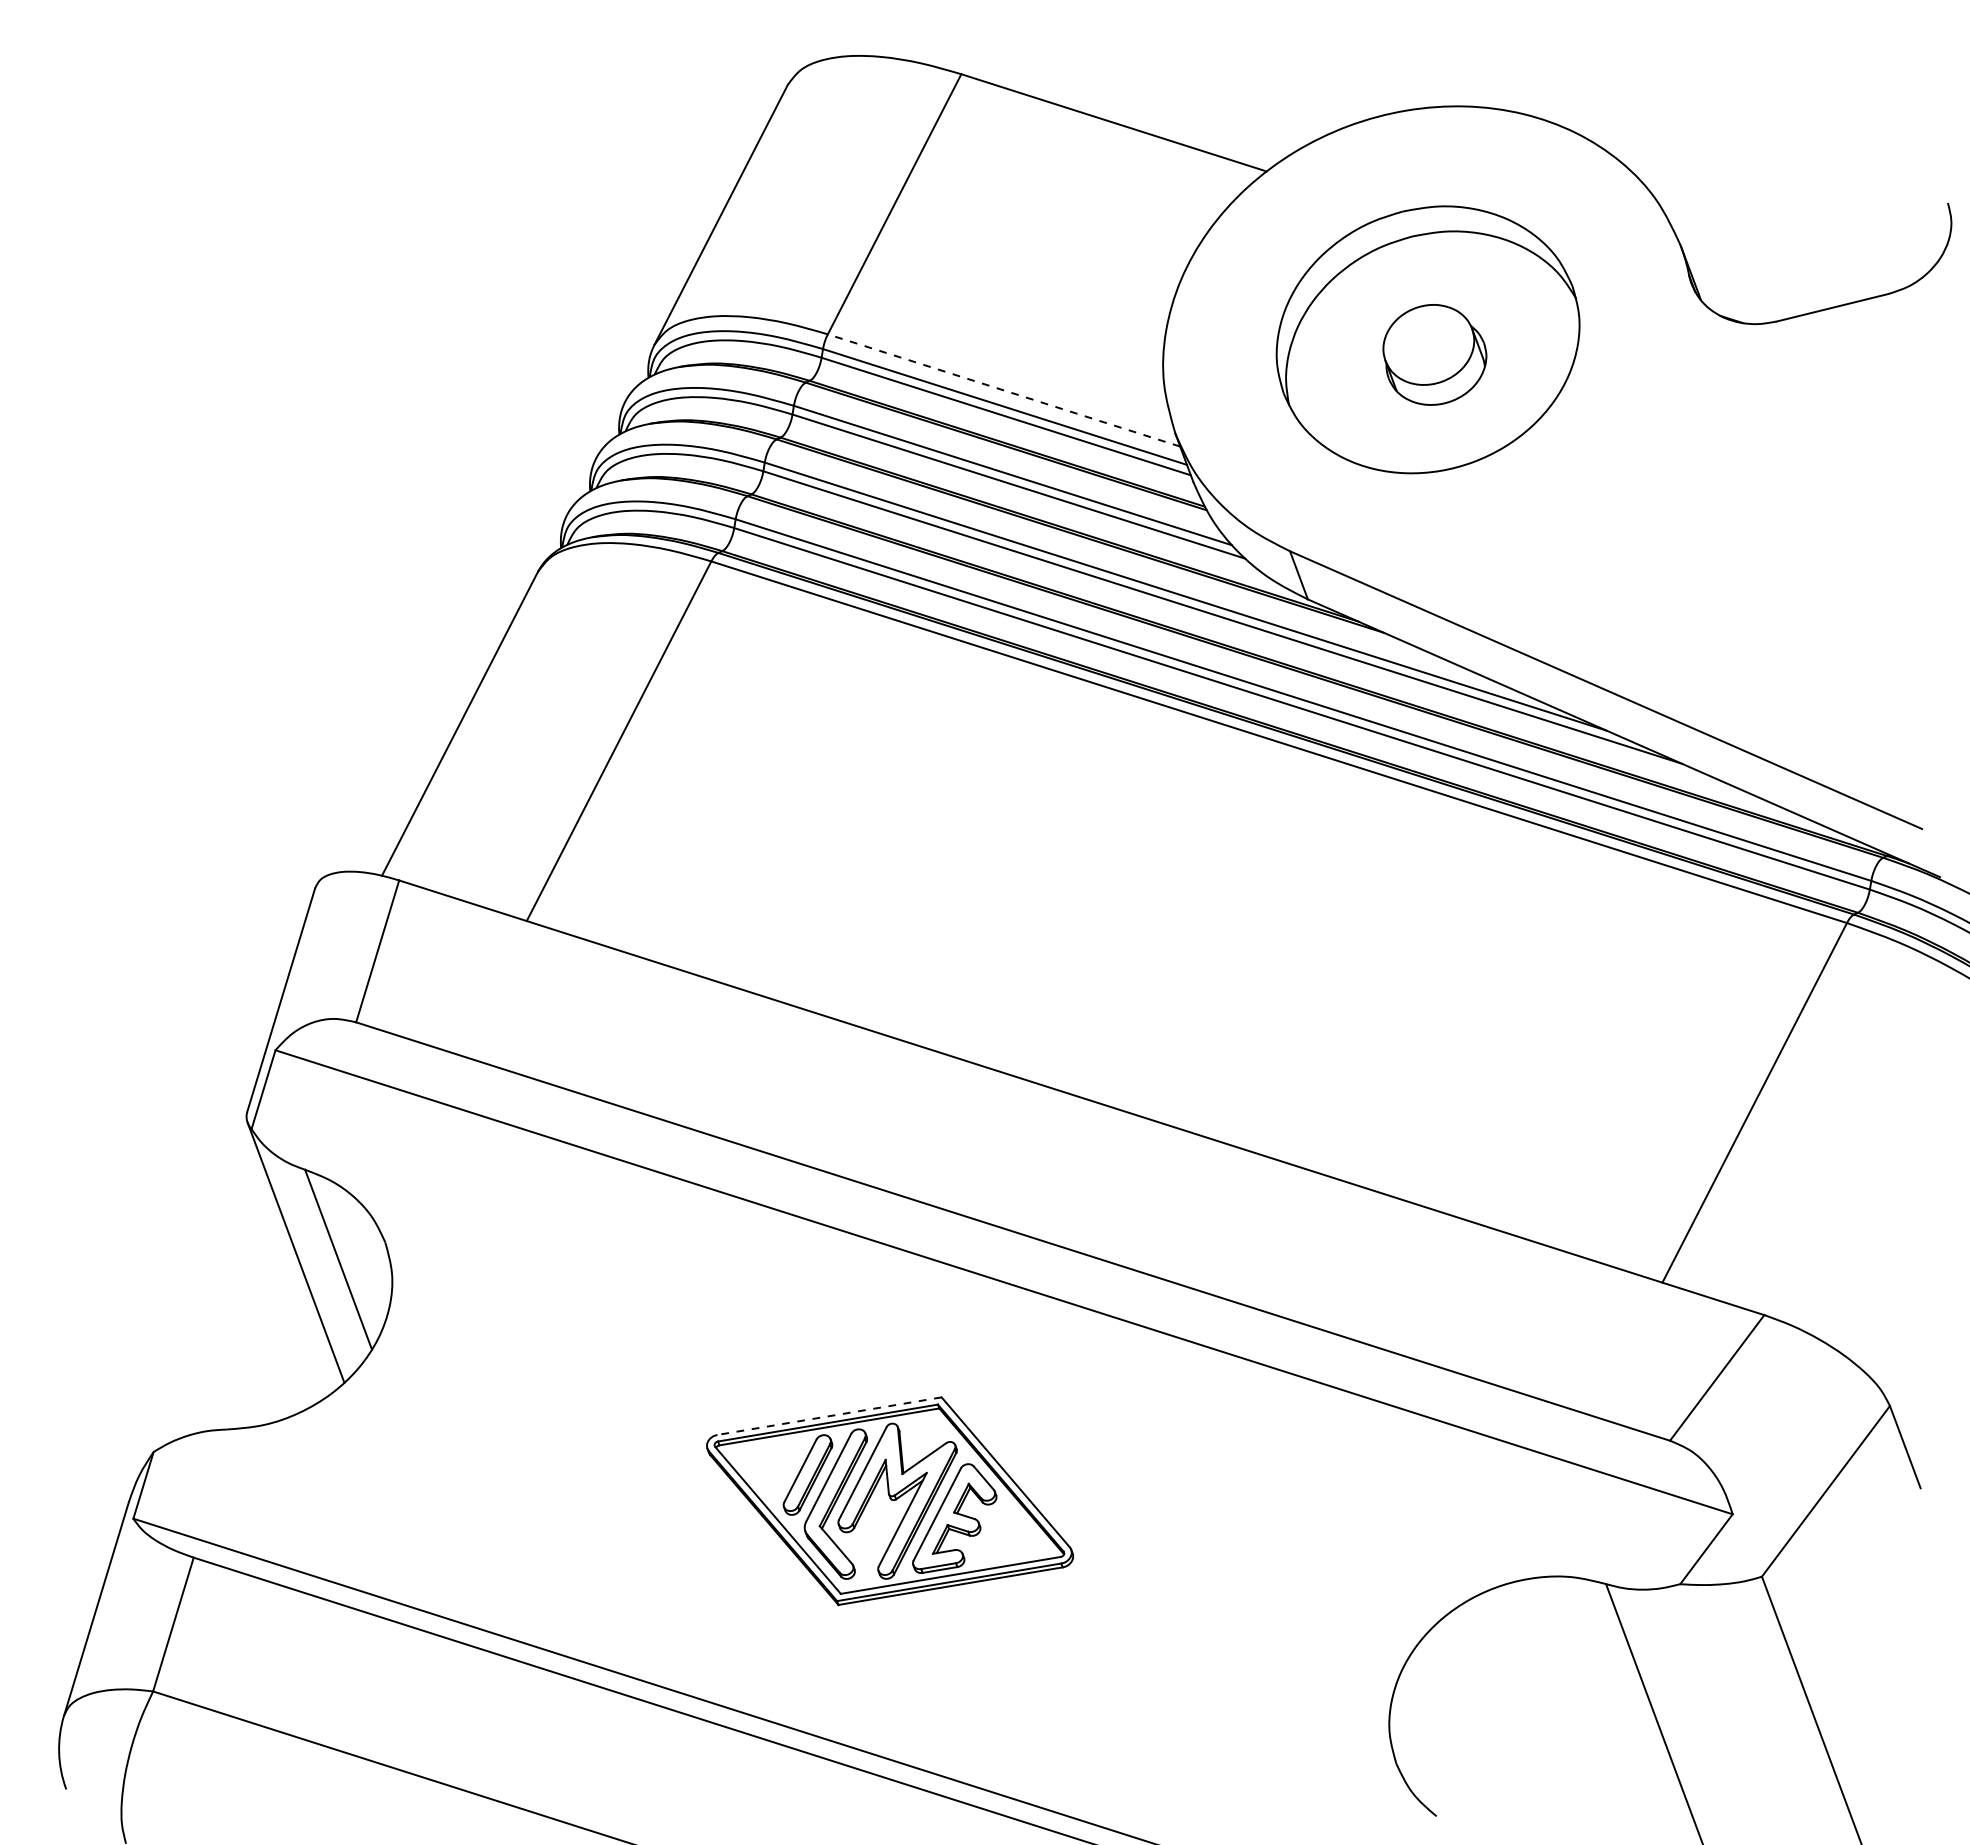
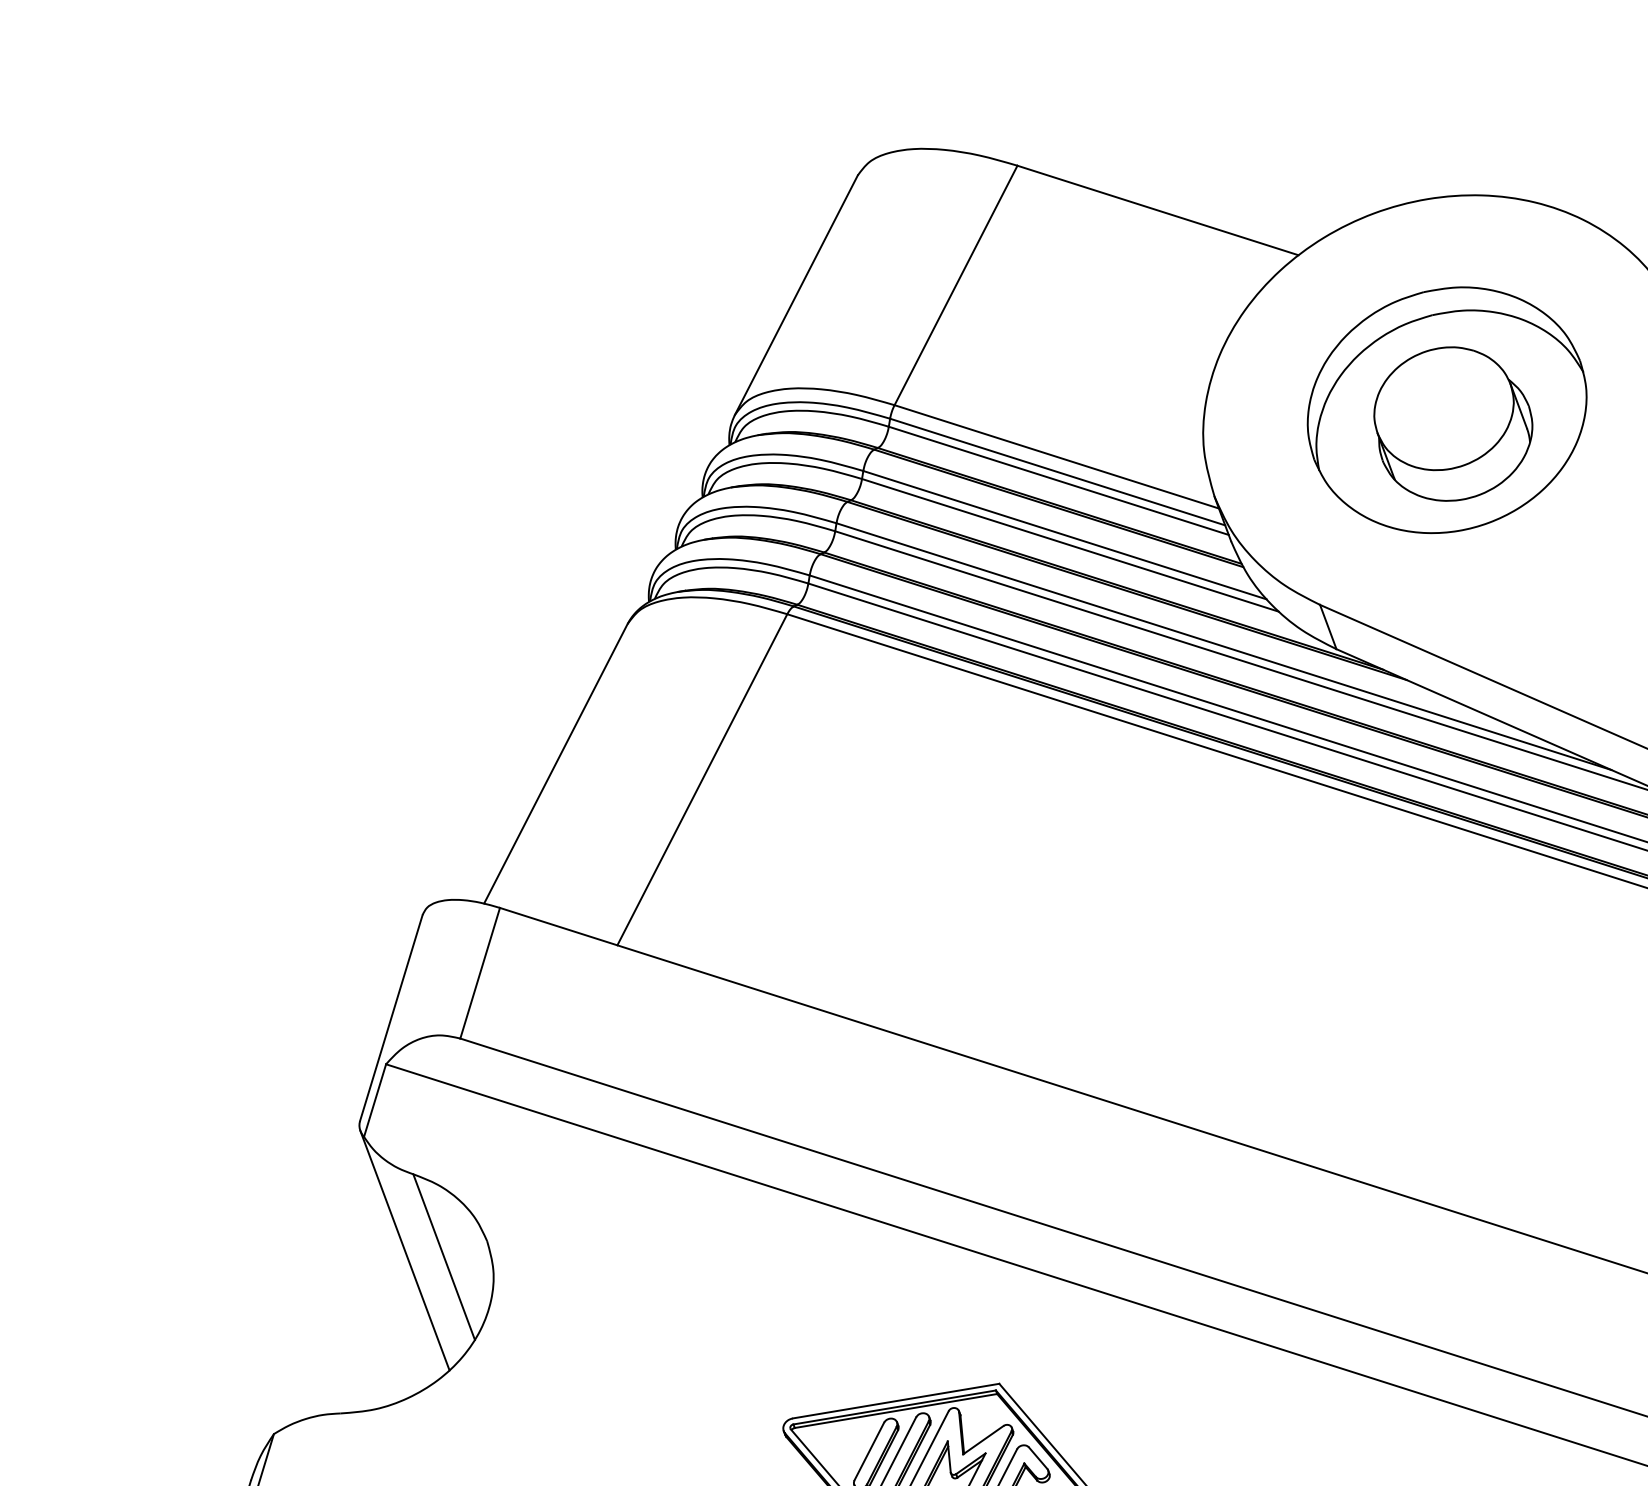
part: (1434, 354) -> (1453, 423), size x1.67
line: (1004, 390) -> (1057, 456), dashed -> solid
line: (829, 1416) -> (896, 1401), dashed -> solid

